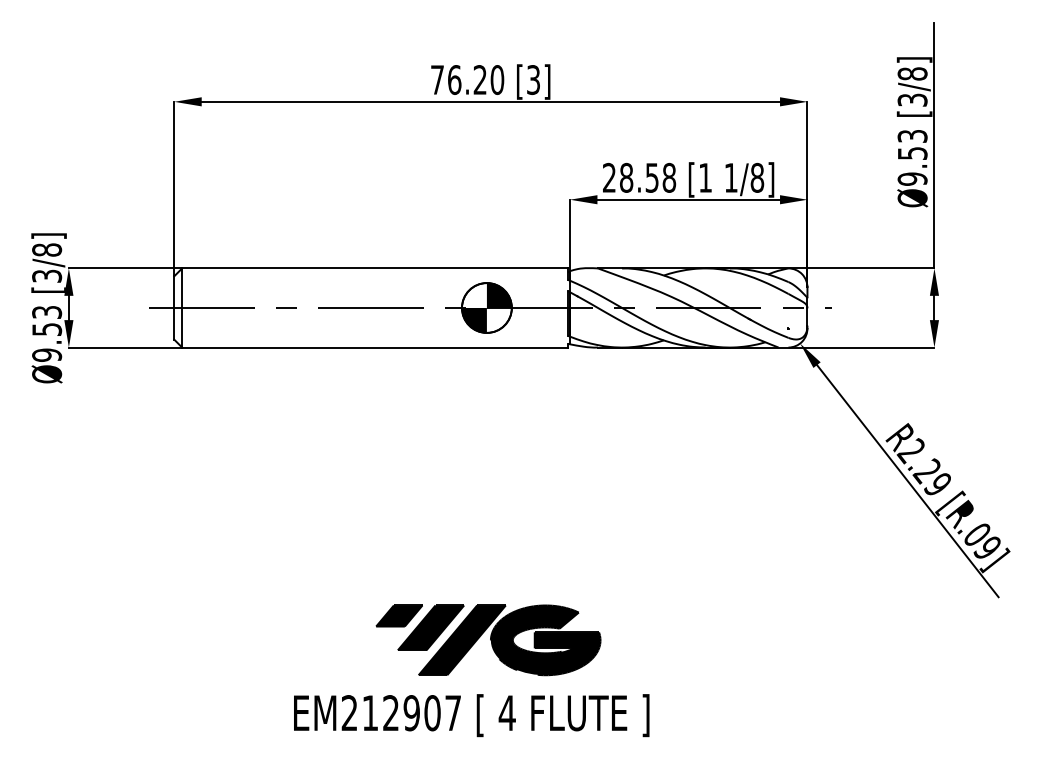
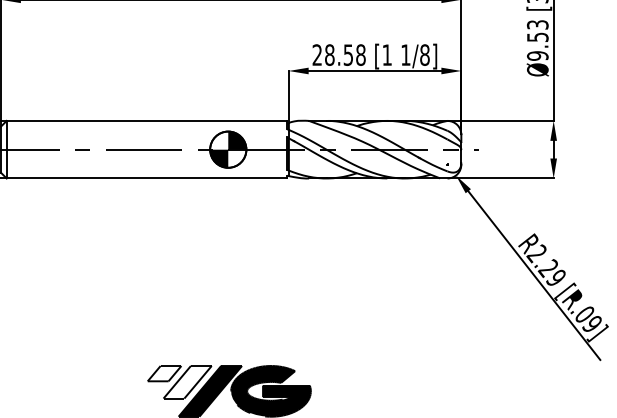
fill: (399, 615) -> (164, 373), removed
fill: (430, 627) -> (187, 382), removed

